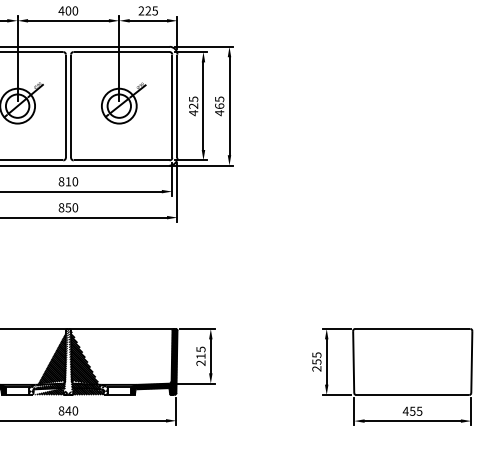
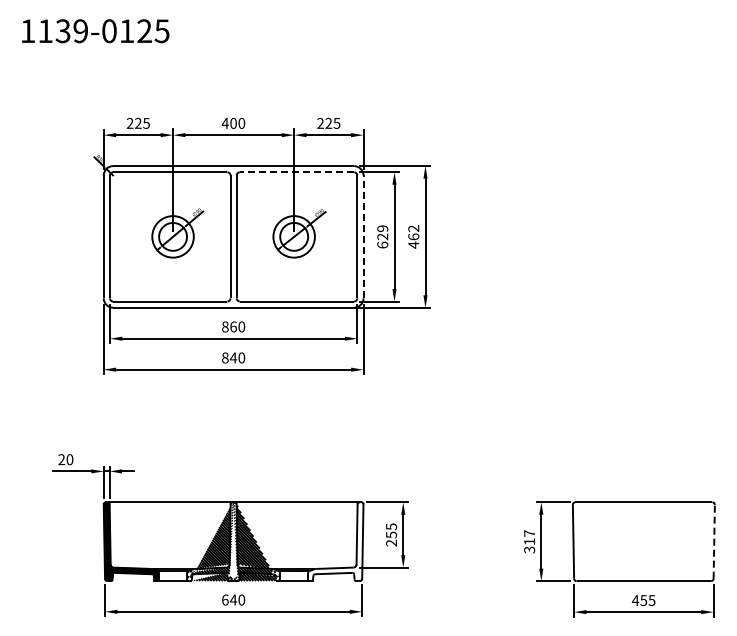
line: (121, 52) -> (296, 172), solid -> dashed
text: (219, 99) -> (413, 228), 465 -> 462
line: (177, 105) -> (363, 236), solid -> dashed
text: (193, 105) -> (382, 236), 425 -> 629
text: (68, 181) -> (233, 326), 810 -> 860
text: (68, 207) -> (233, 357), 850 -> 840
text: (200, 355) -> (391, 534), 215 -> 255
hatch: (153, 361) -> (335, 541), removed
text: (316, 361) -> (529, 541), 255 -> 317
line: (472, 361) -> (714, 541), solid -> dashed
text: (61, 410) -> (225, 599), 840 -> 640

